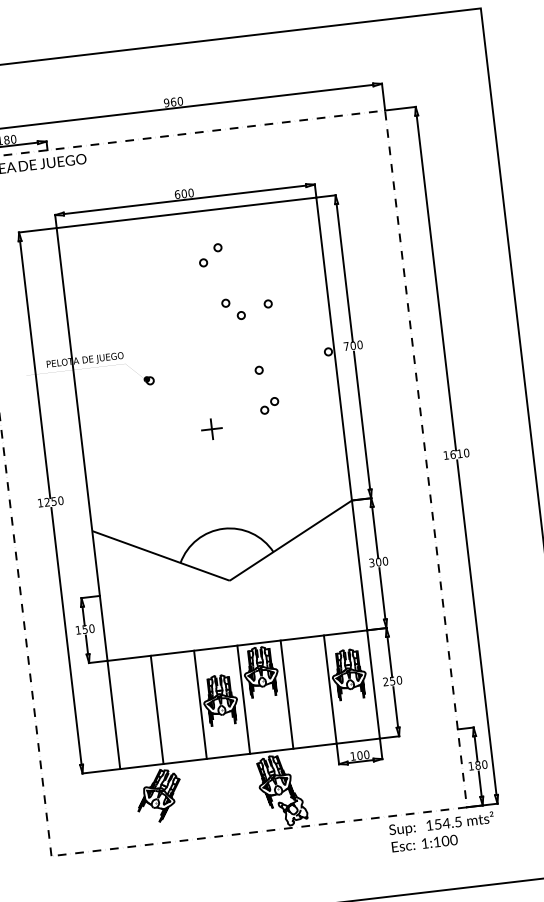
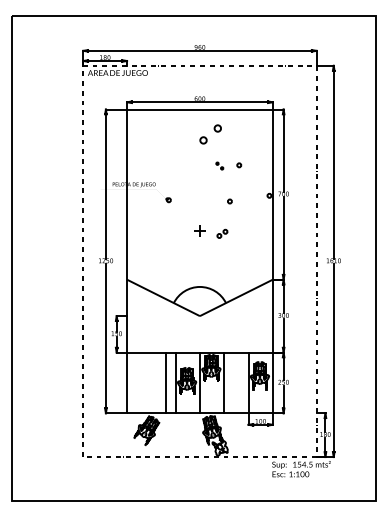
part: (210, 255) -> (210, 134), size x1.6
part: (233, 308) -> (219, 165), size x0.6
part: (269, 405) -> (222, 233), moved
line: (157, 709) -> (166, 382), moved

